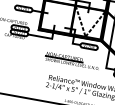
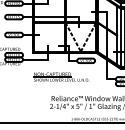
part: (72, 60) -> (61, 76), moved

